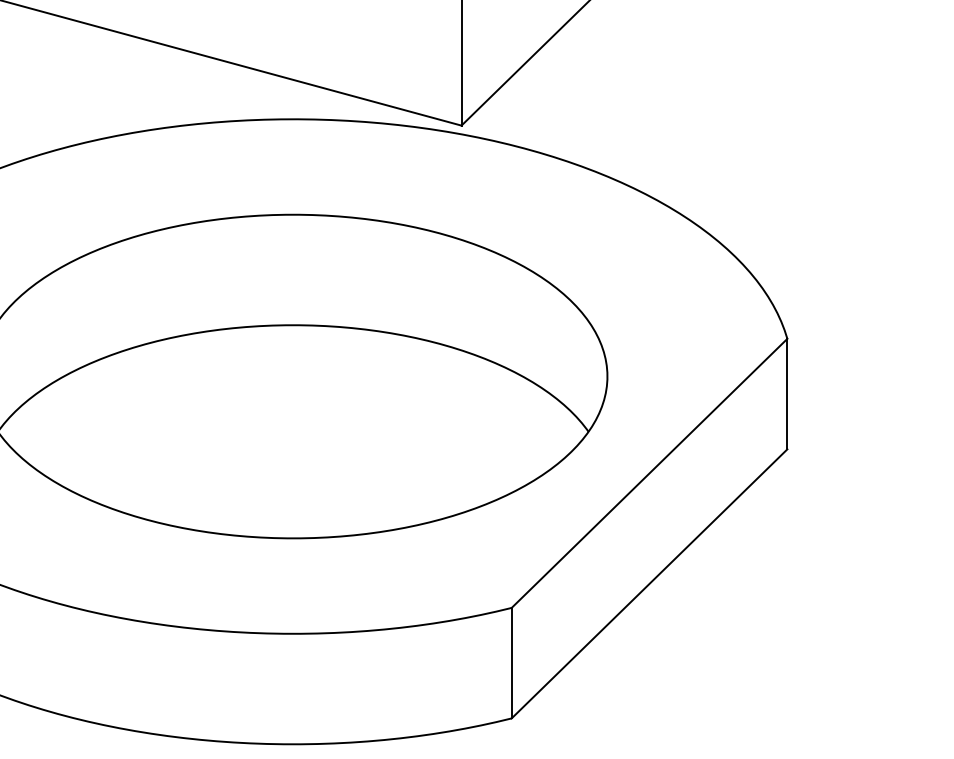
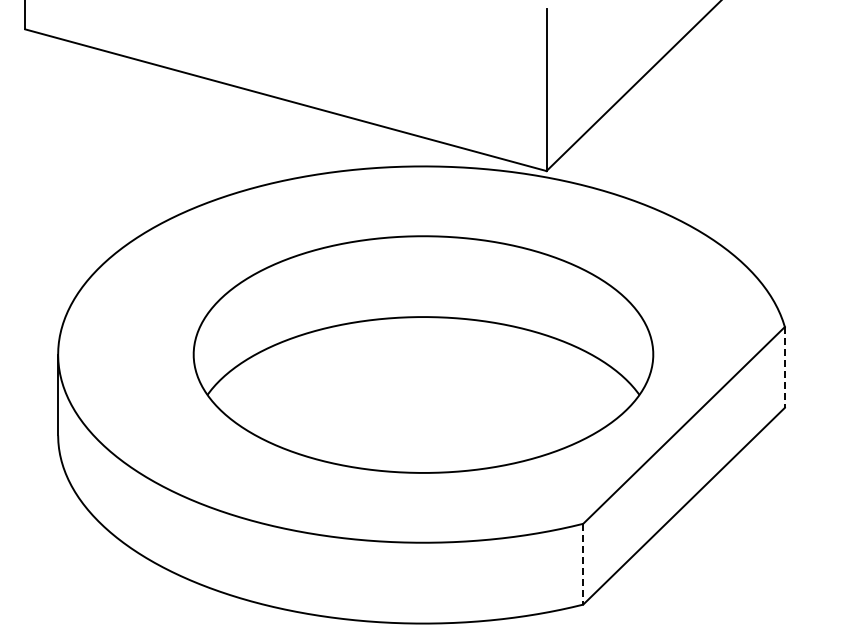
line: (786, 394) -> (784, 367), solid -> dashed
line: (512, 663) -> (583, 564), solid -> dashed

